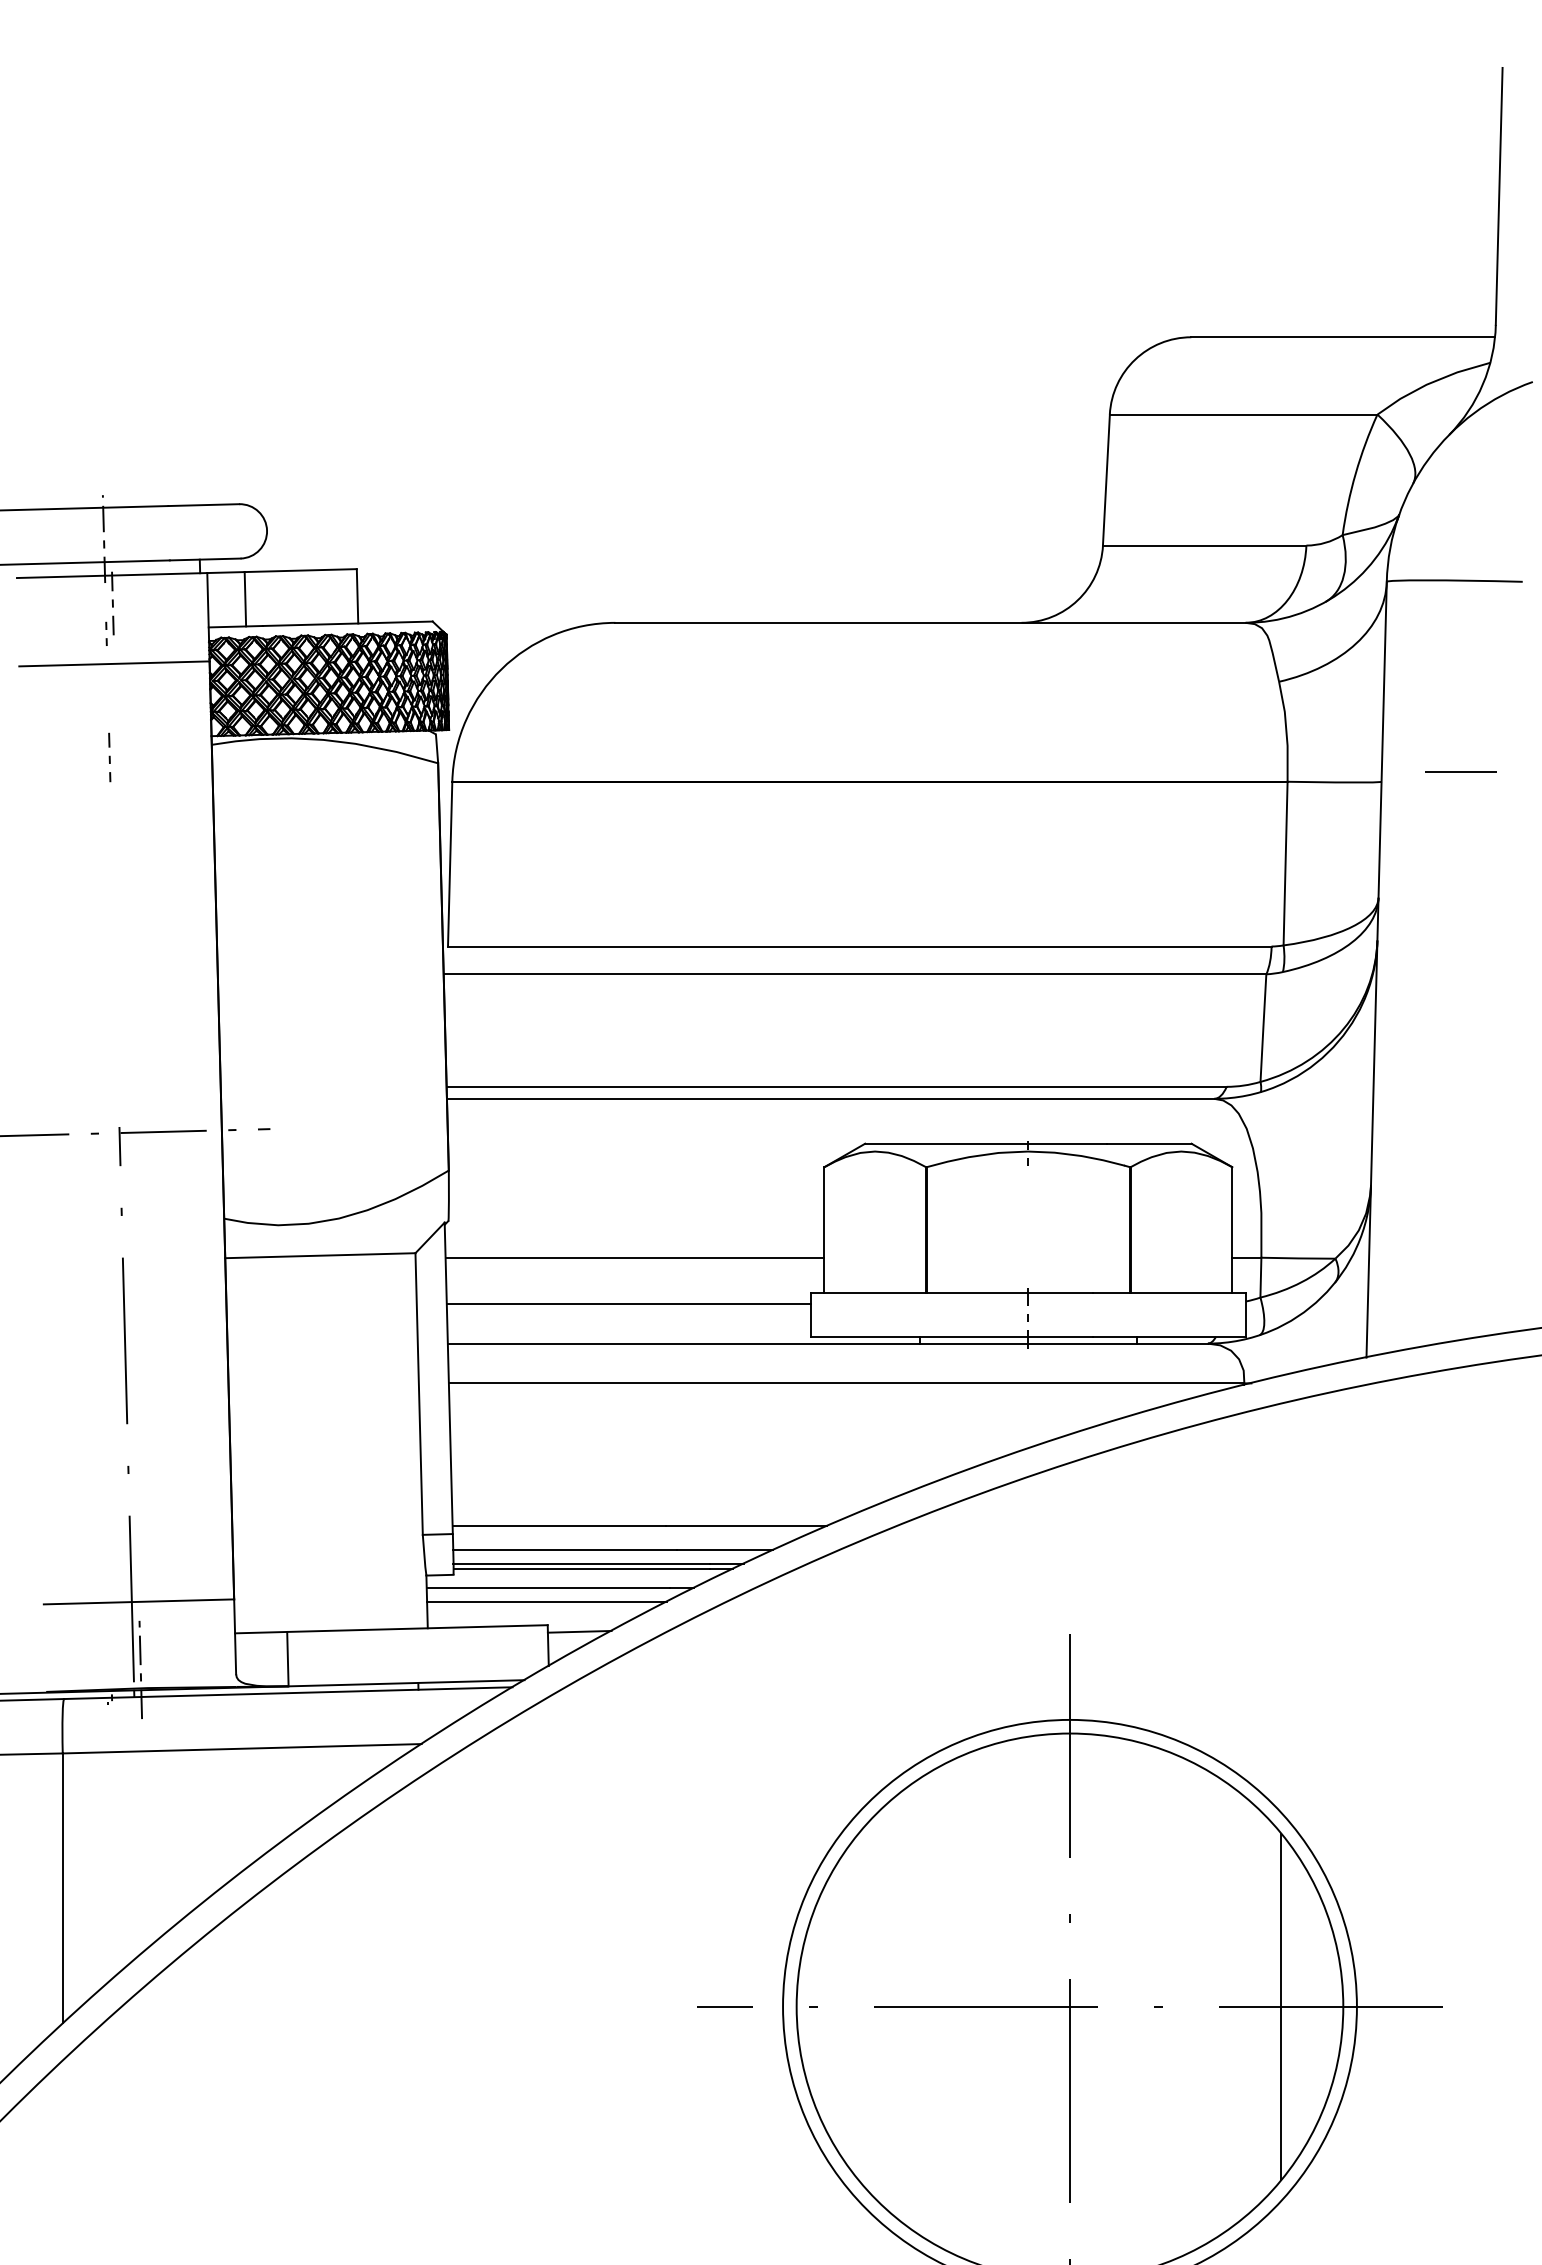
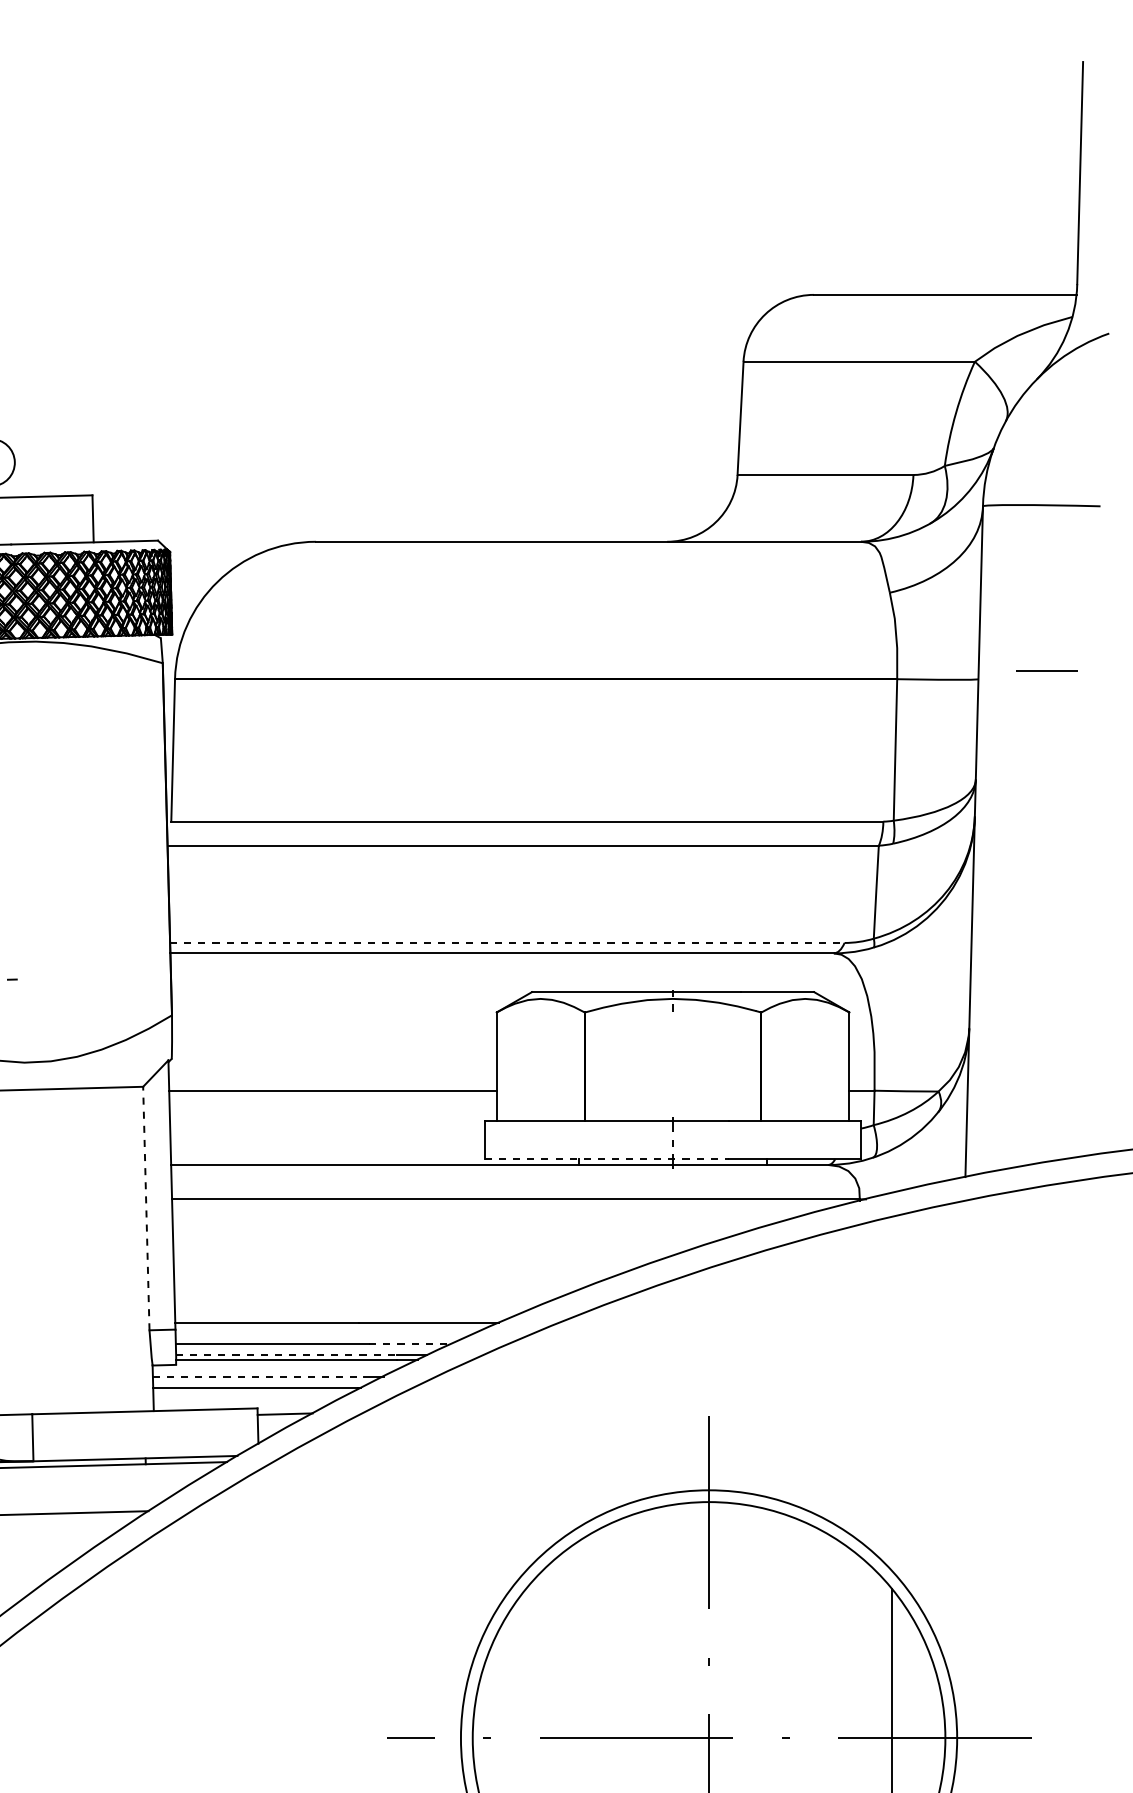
line: (837, 1086) -> (508, 942), solid -> dashed
line: (628, 1303) -> (327, 1130), removed
line: (951, 1336) -> (606, 1158), solid -> dashed
line: (419, 1394) -> (146, 1208), solid -> dashed
line: (725, 1550) -> (411, 1343), solid -> dashed
line: (582, 1563) -> (287, 1355), solid -> dashed
line: (548, 1588) -> (258, 1376), solid -> dashed

